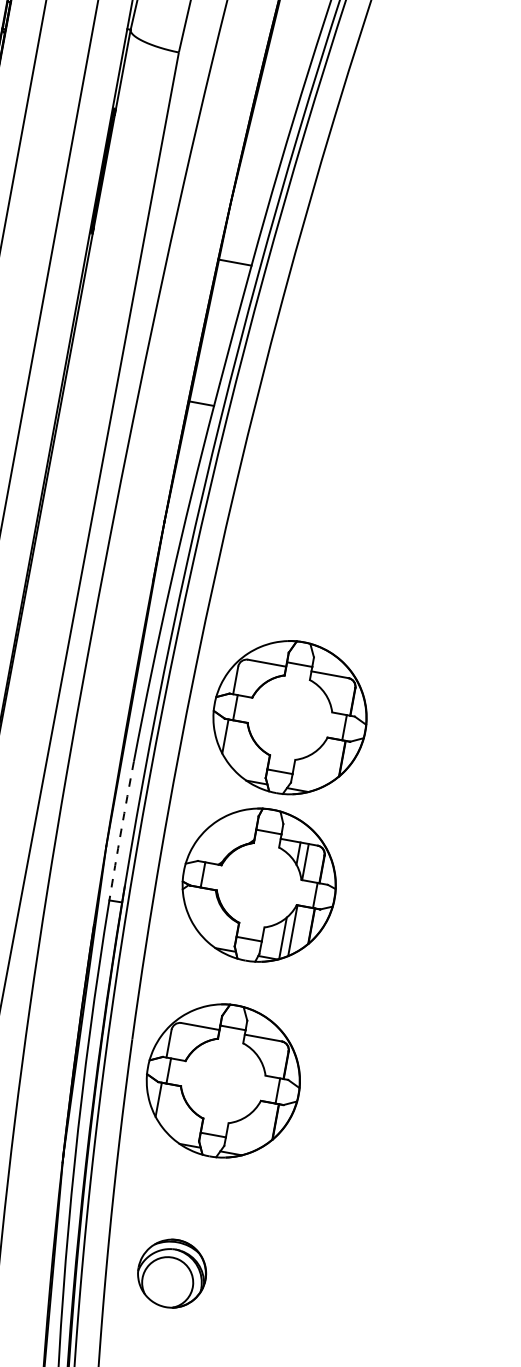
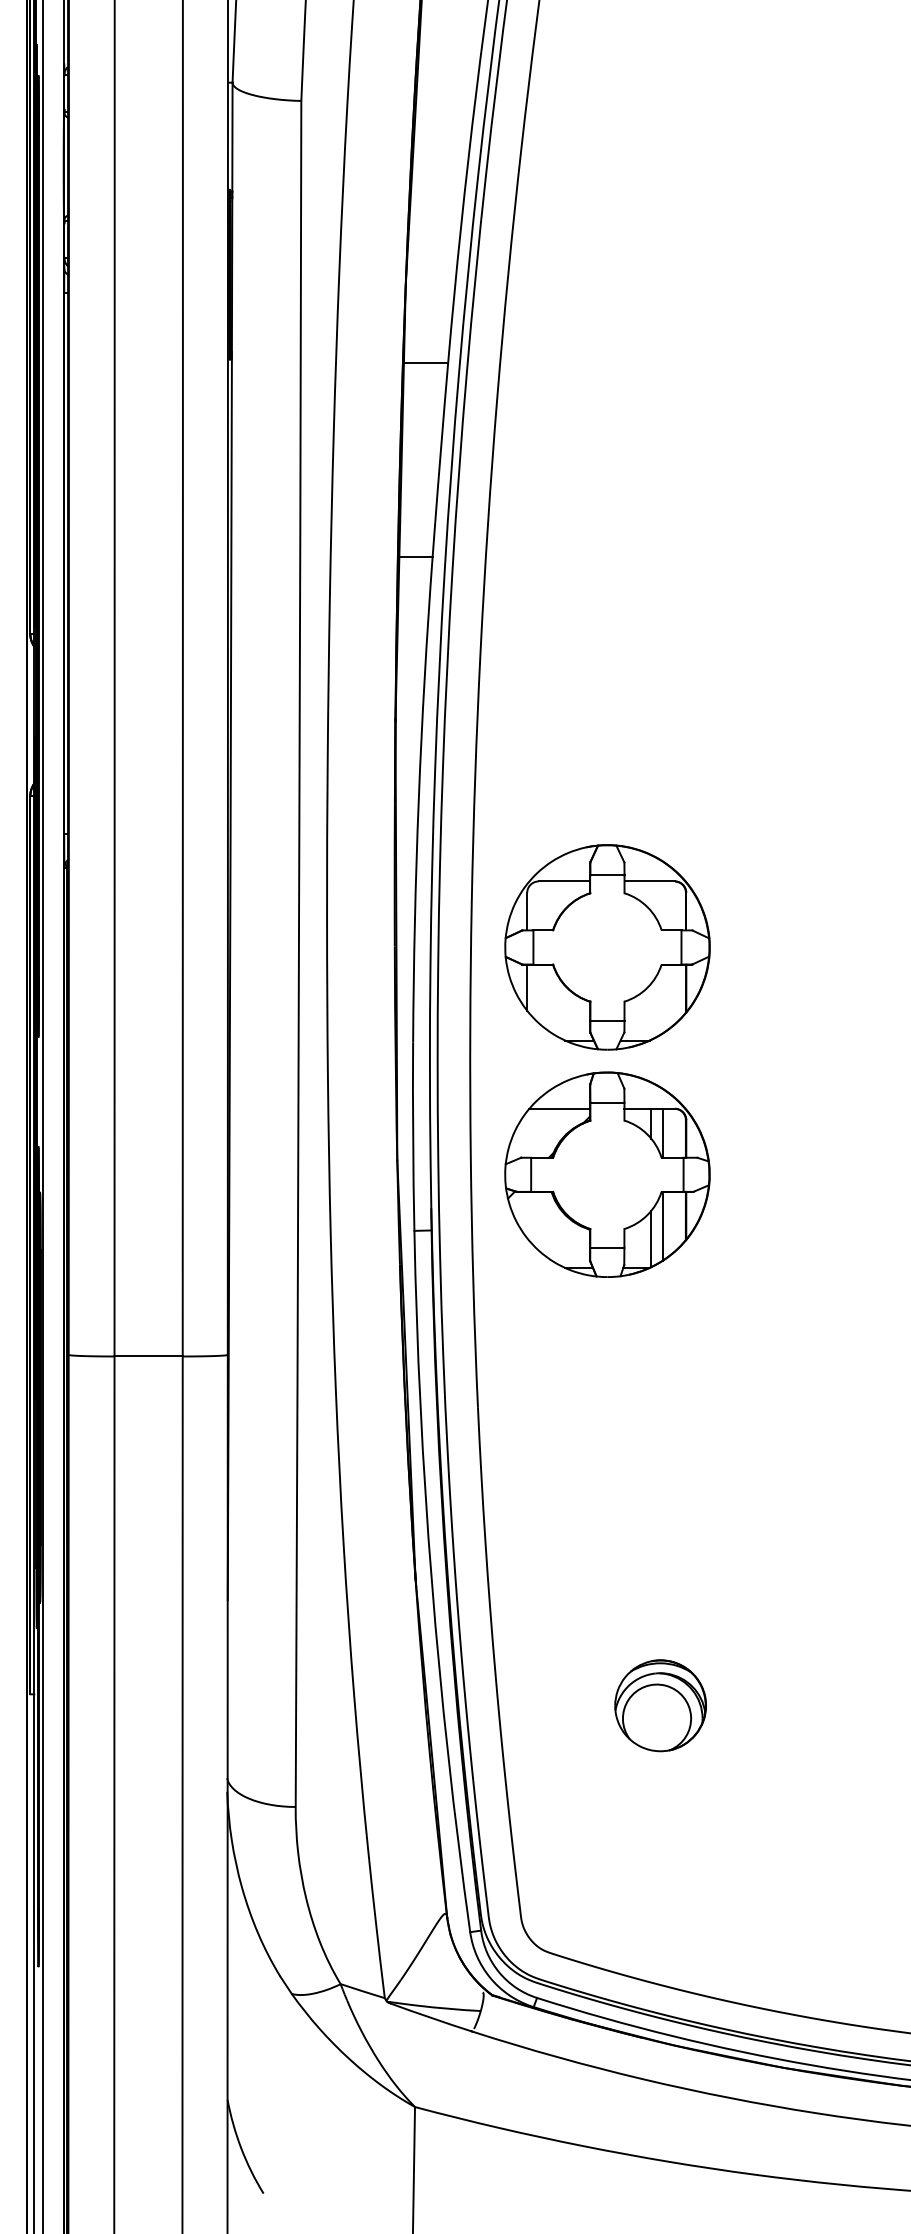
line: (232, 829) -> (559, 1108), added
arc: (121, 830) -> (413, 1136), dashed -> solid
part: (223, 1081) -> (607, 1440), removed
part: (172, 1273) -> (660, 1705), moved

